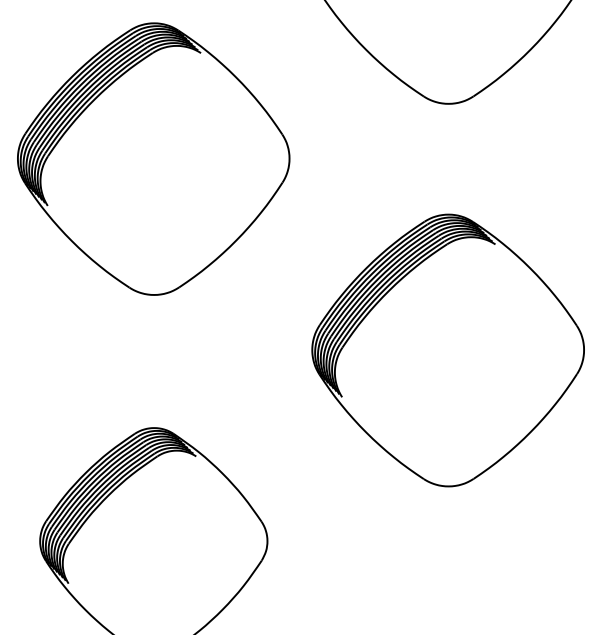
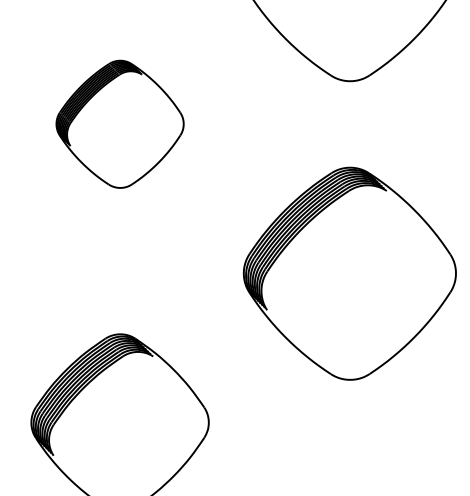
part: (153, 158) -> (119, 123), size x0.6

